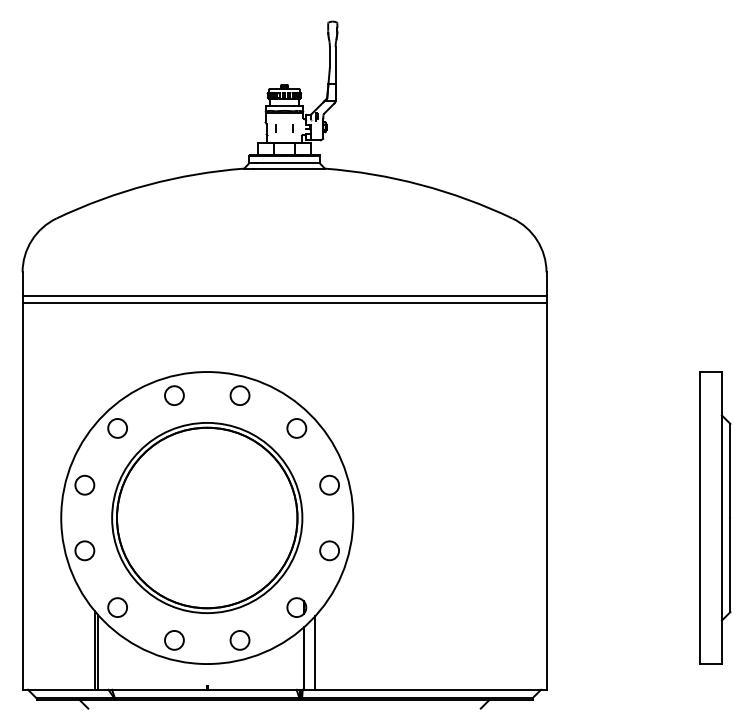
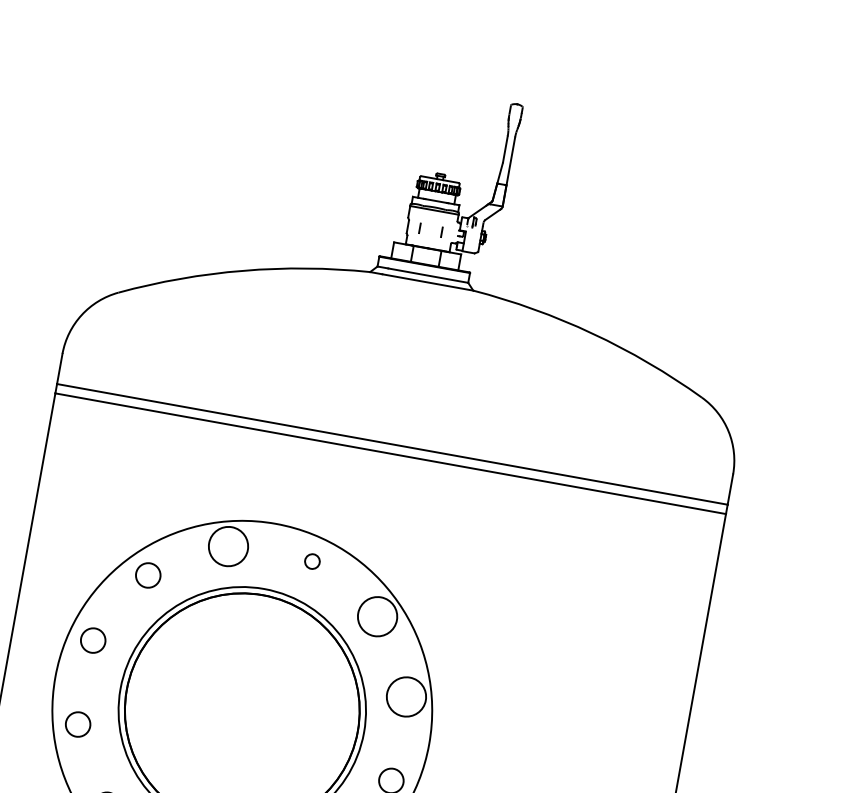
circle: (174, 395) -> (228, 546), size x1.6
circle: (239, 395) -> (311, 561), size x0.6
circle: (296, 428) -> (377, 616), size x1.6
circle: (329, 484) -> (406, 696), size x1.6

